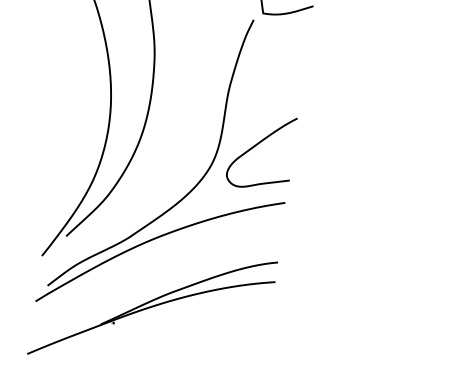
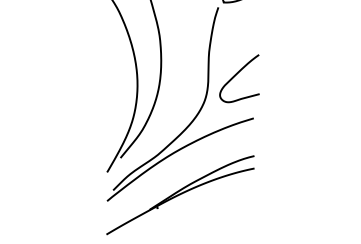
curve: (257, 146) -> (236, 75), moved

